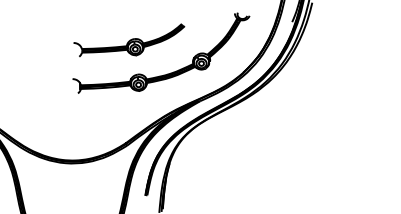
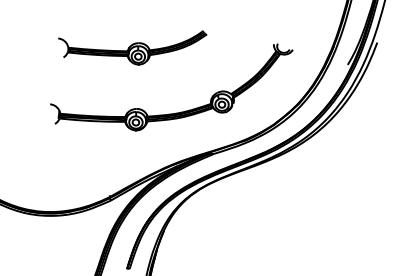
part: (129, 40) -> (132, 44), moved

